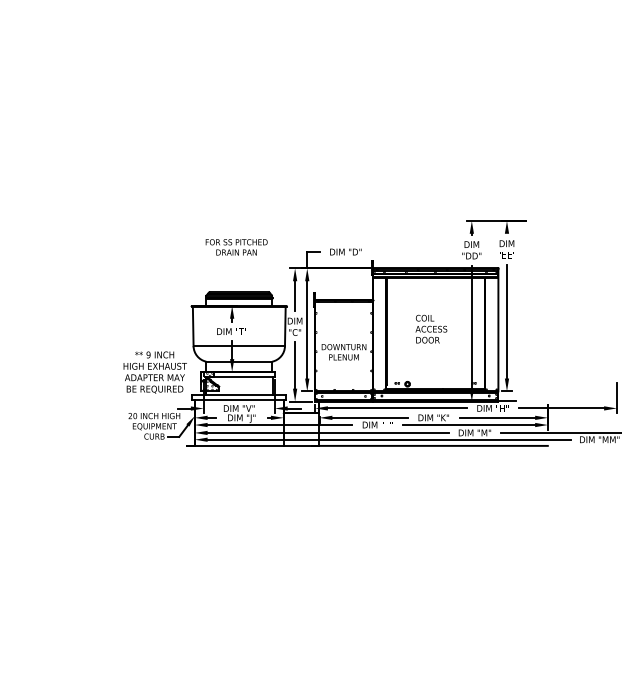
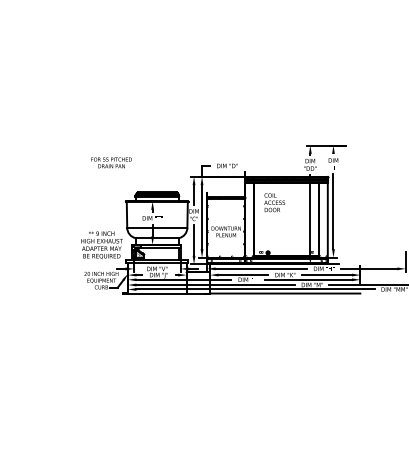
text: (236, 246) -> (111, 162), moved
text: (431, 328) -> (274, 202), moved

